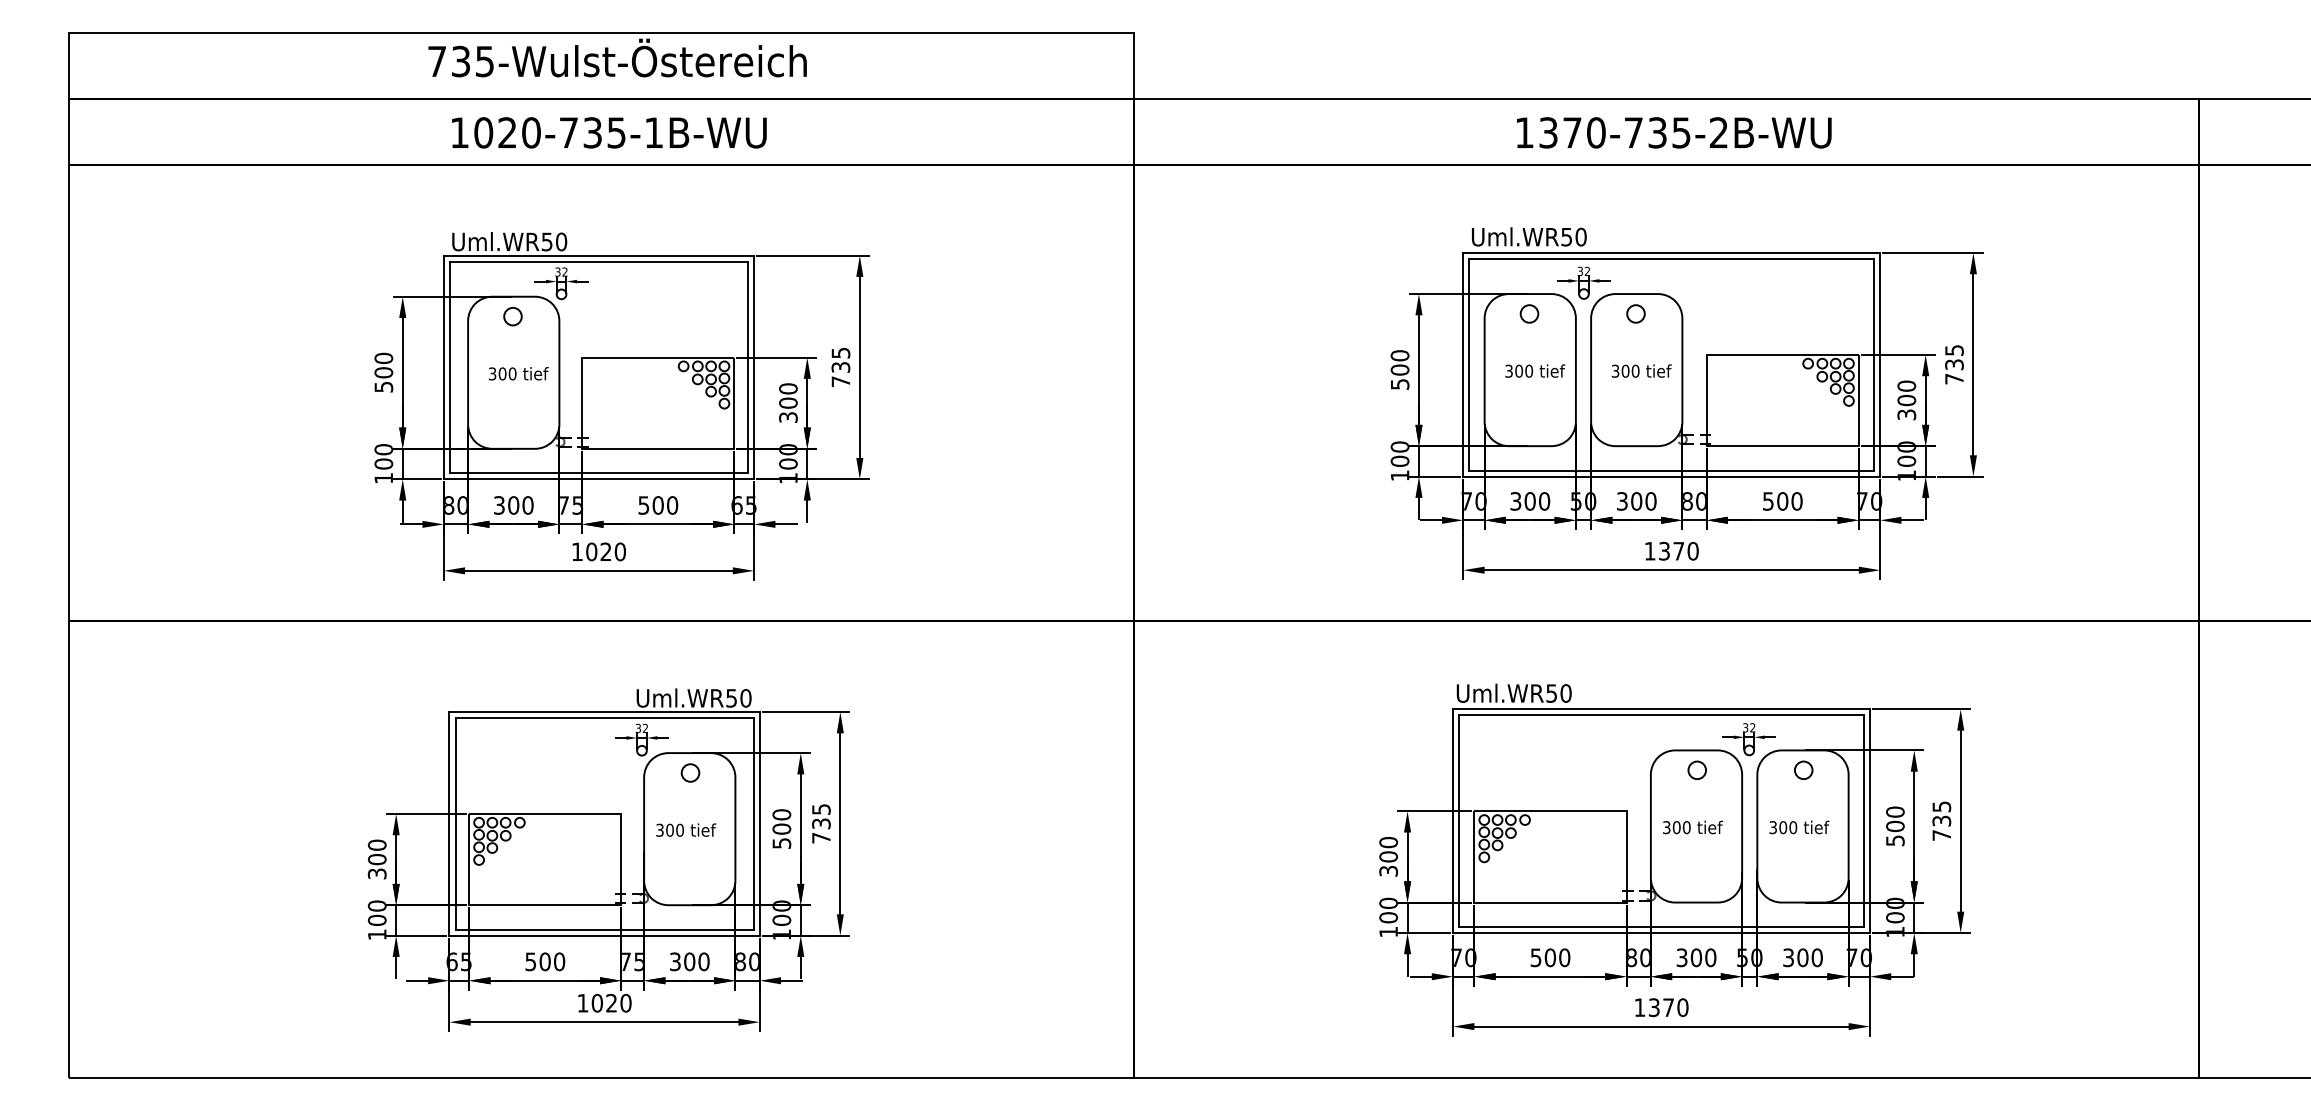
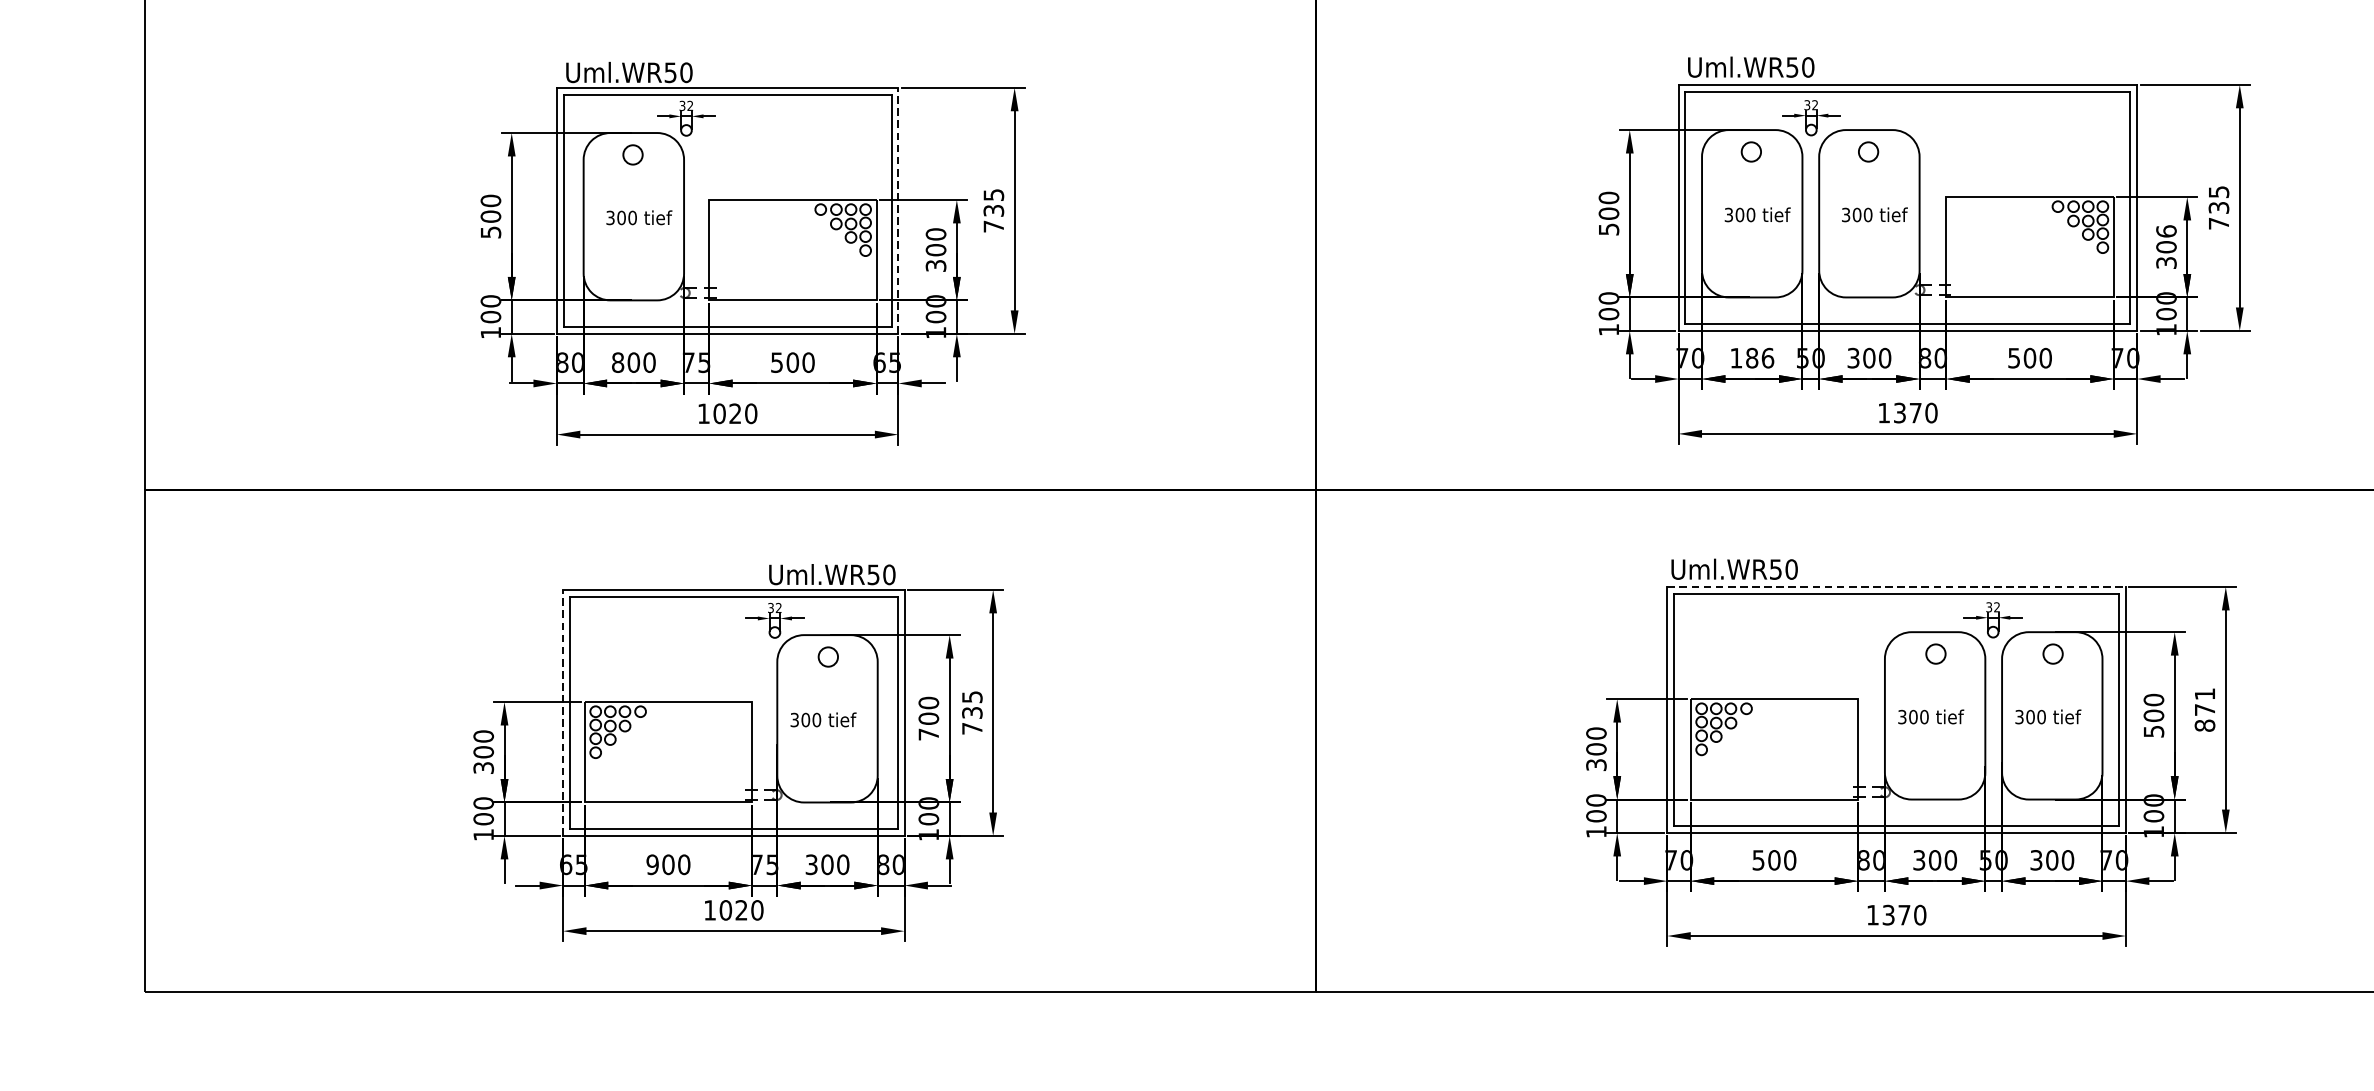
line: (754, 367) -> (898, 210), solid -> dashed
text: (1906, 385) -> (2166, 230), 300 -> 306
text: (1530, 501) -> (1752, 358), 300 -> 186
text: (498, 505) -> (617, 362), 300 -> 800
line: (1662, 709) -> (1897, 587), solid -> dashed
text: (1941, 821) -> (2204, 710), 735 -> 871
line: (449, 823) -> (563, 712), solid -> dashed
text: (781, 843) -> (928, 734), 500 -> 700
text: (530, 961) -> (652, 864), 500 -> 900

